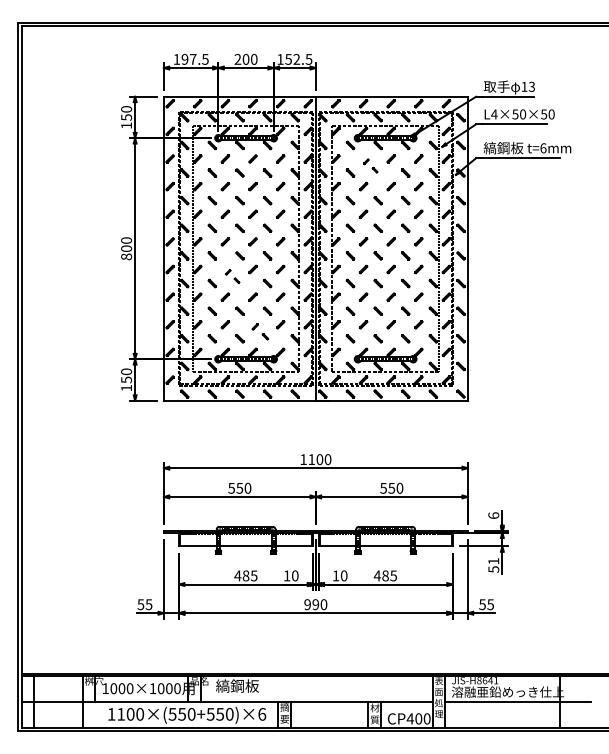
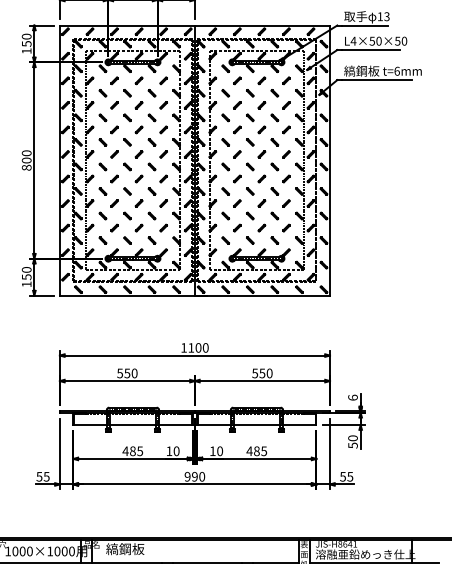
part: (370, 165) -> (243, 86), size x1.67
part: (232, 276) -> (120, 185), size x1.67
part: (260, 331) -> (145, 234), size x1.43
text: (493, 561) -> (352, 438), 51 -> 50

